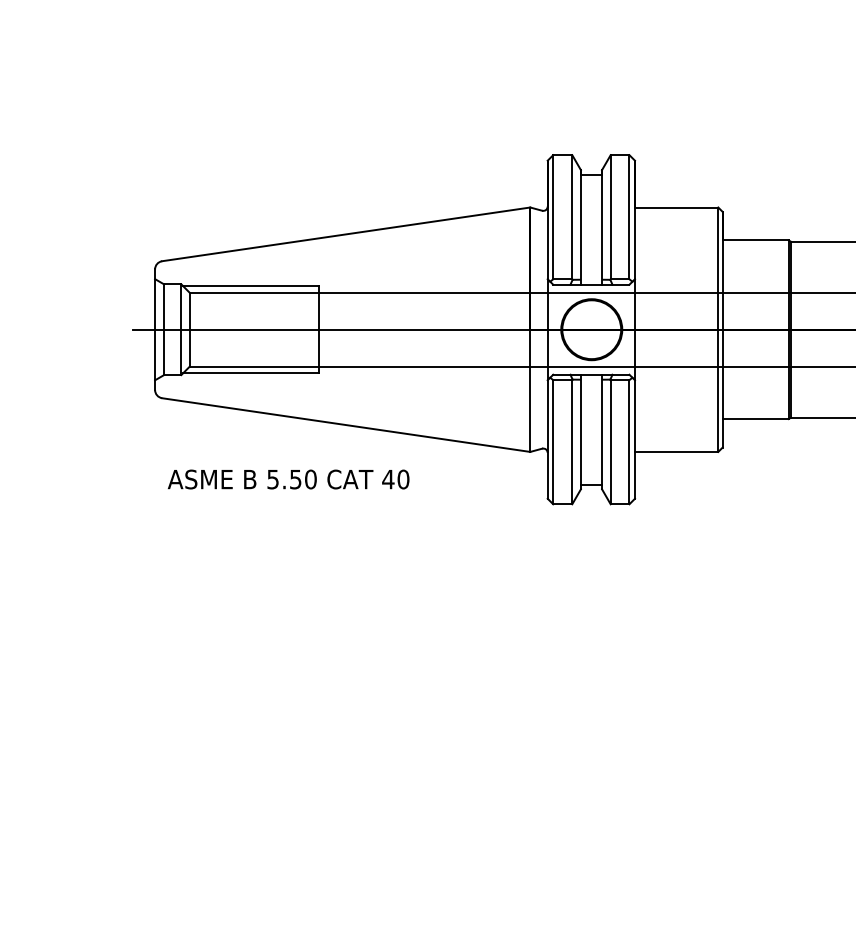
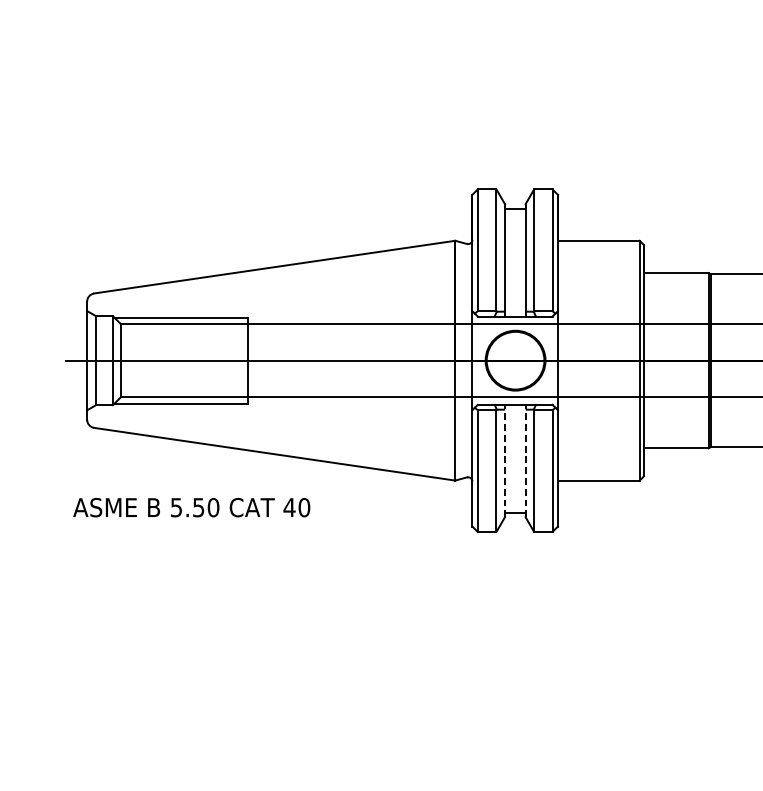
line: (580, 431) -> (504, 460), solid -> dashed
line: (602, 431) -> (526, 460), solid -> dashed
text: (288, 479) -> (191, 507), moved

